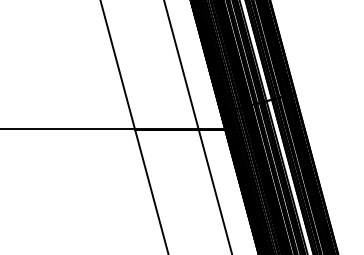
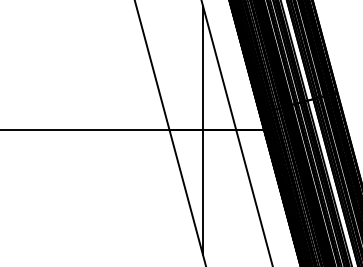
line: (166, 129) -> (202, 130), added

